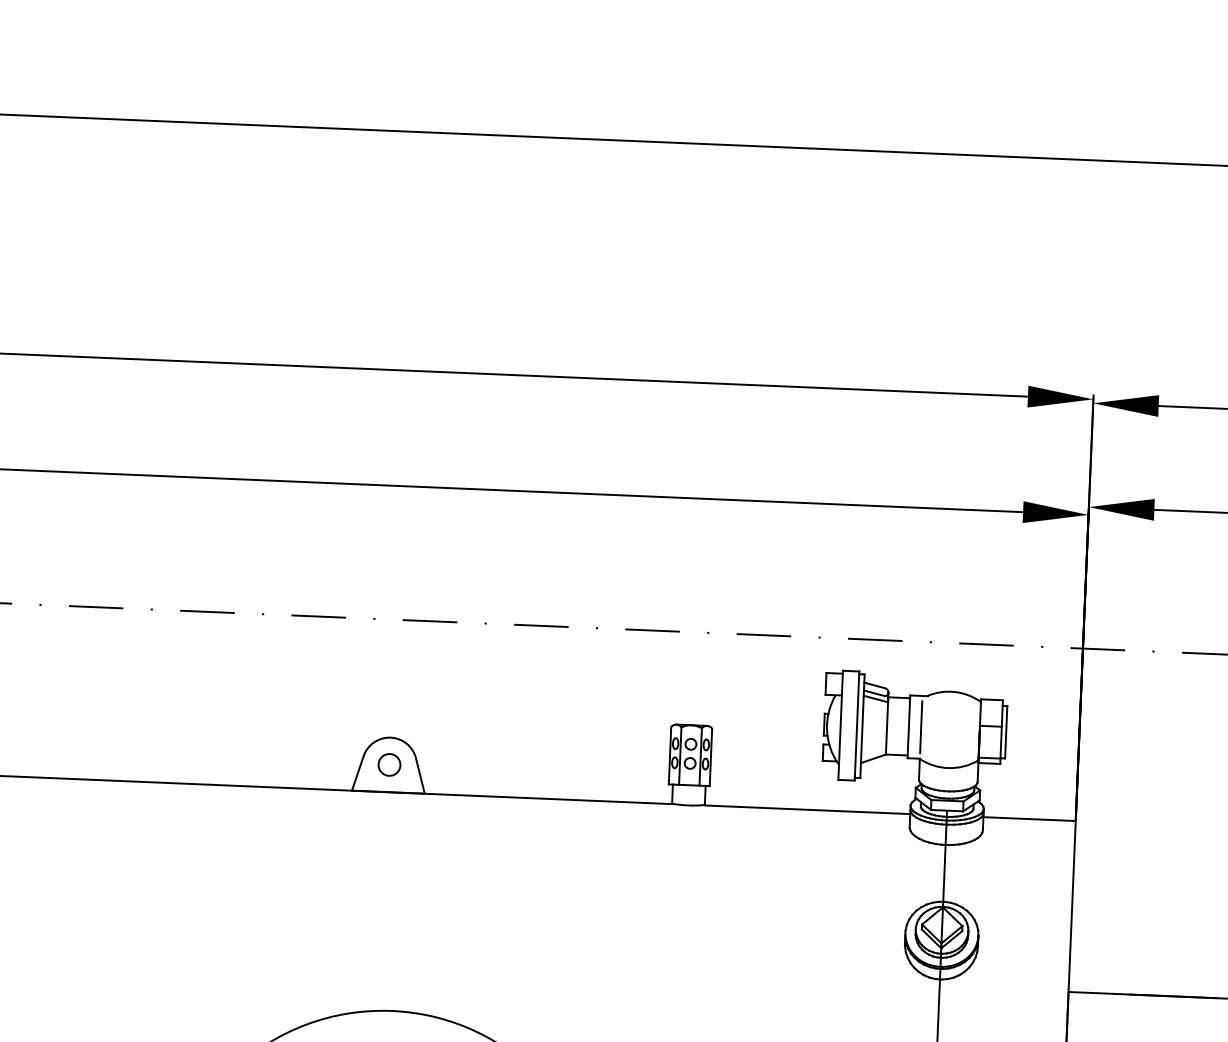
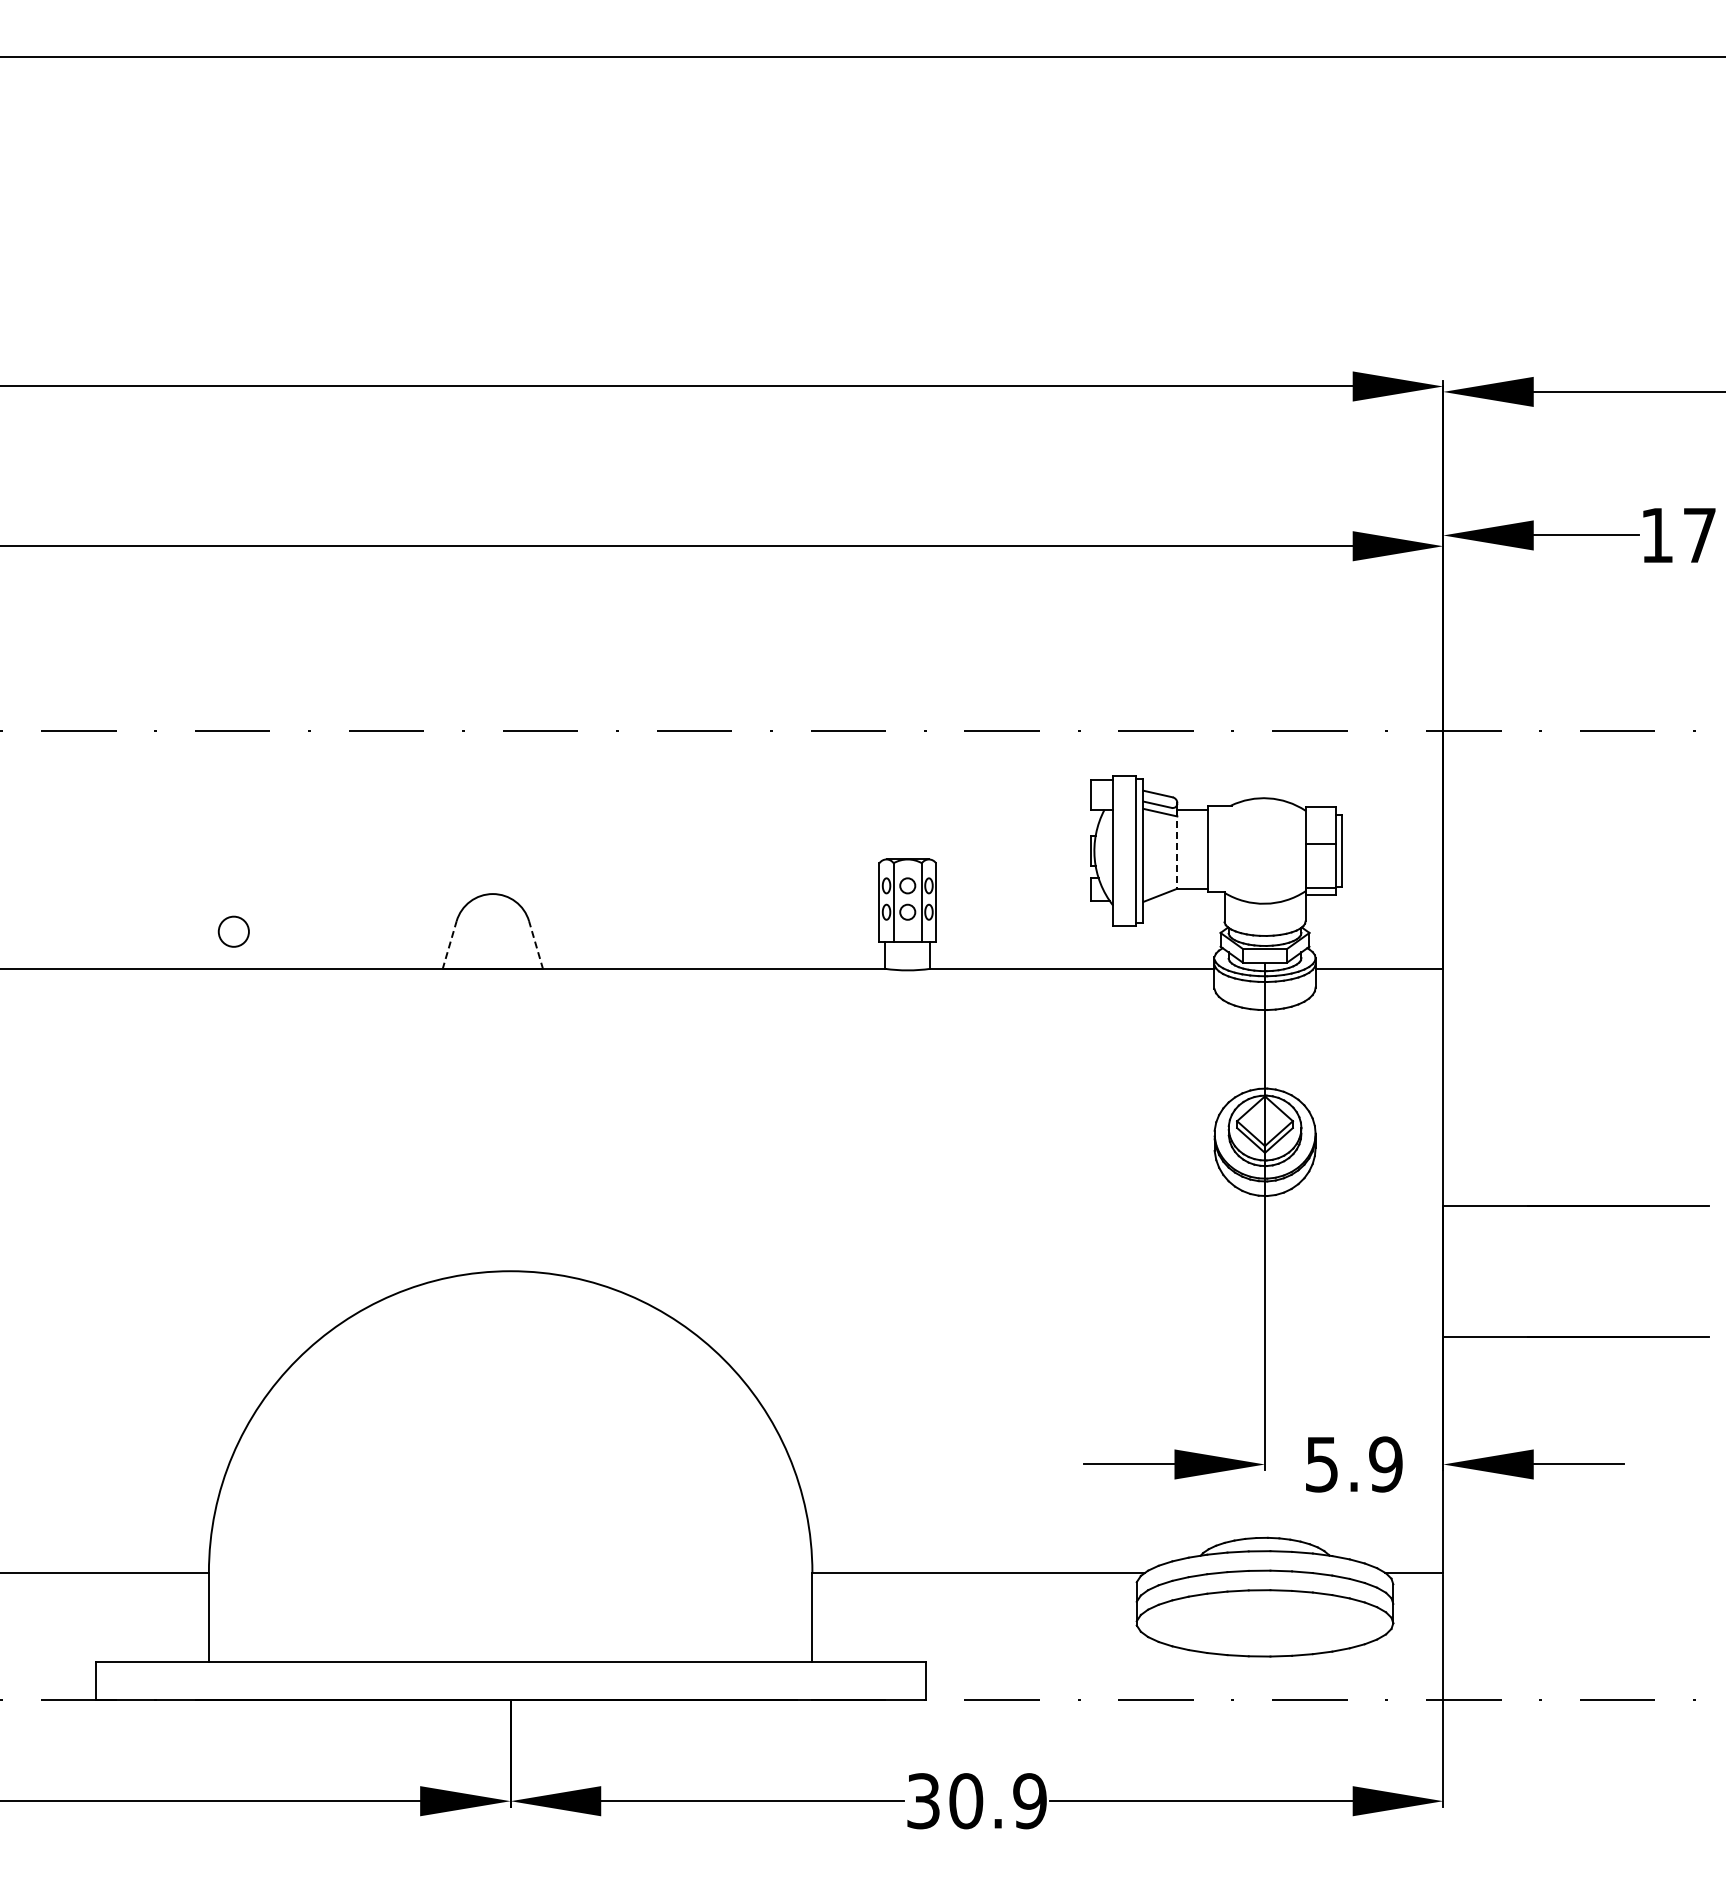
line: (887, 726) -> (1177, 849), solid -> dashed
line: (921, 726) -> (1224, 848), removed
circle: (389, 764) -> (233, 931), moved
line: (357, 772) -> (449, 944), solid -> dashed
line: (419, 775) -> (535, 944), solid -> dashed

